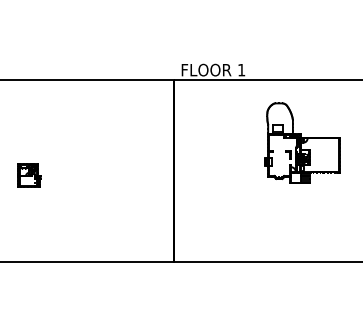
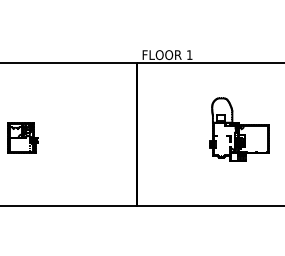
part: (302, 142) -> (239, 129), moved
part: (29, 175) -> (23, 137), size x1.67

